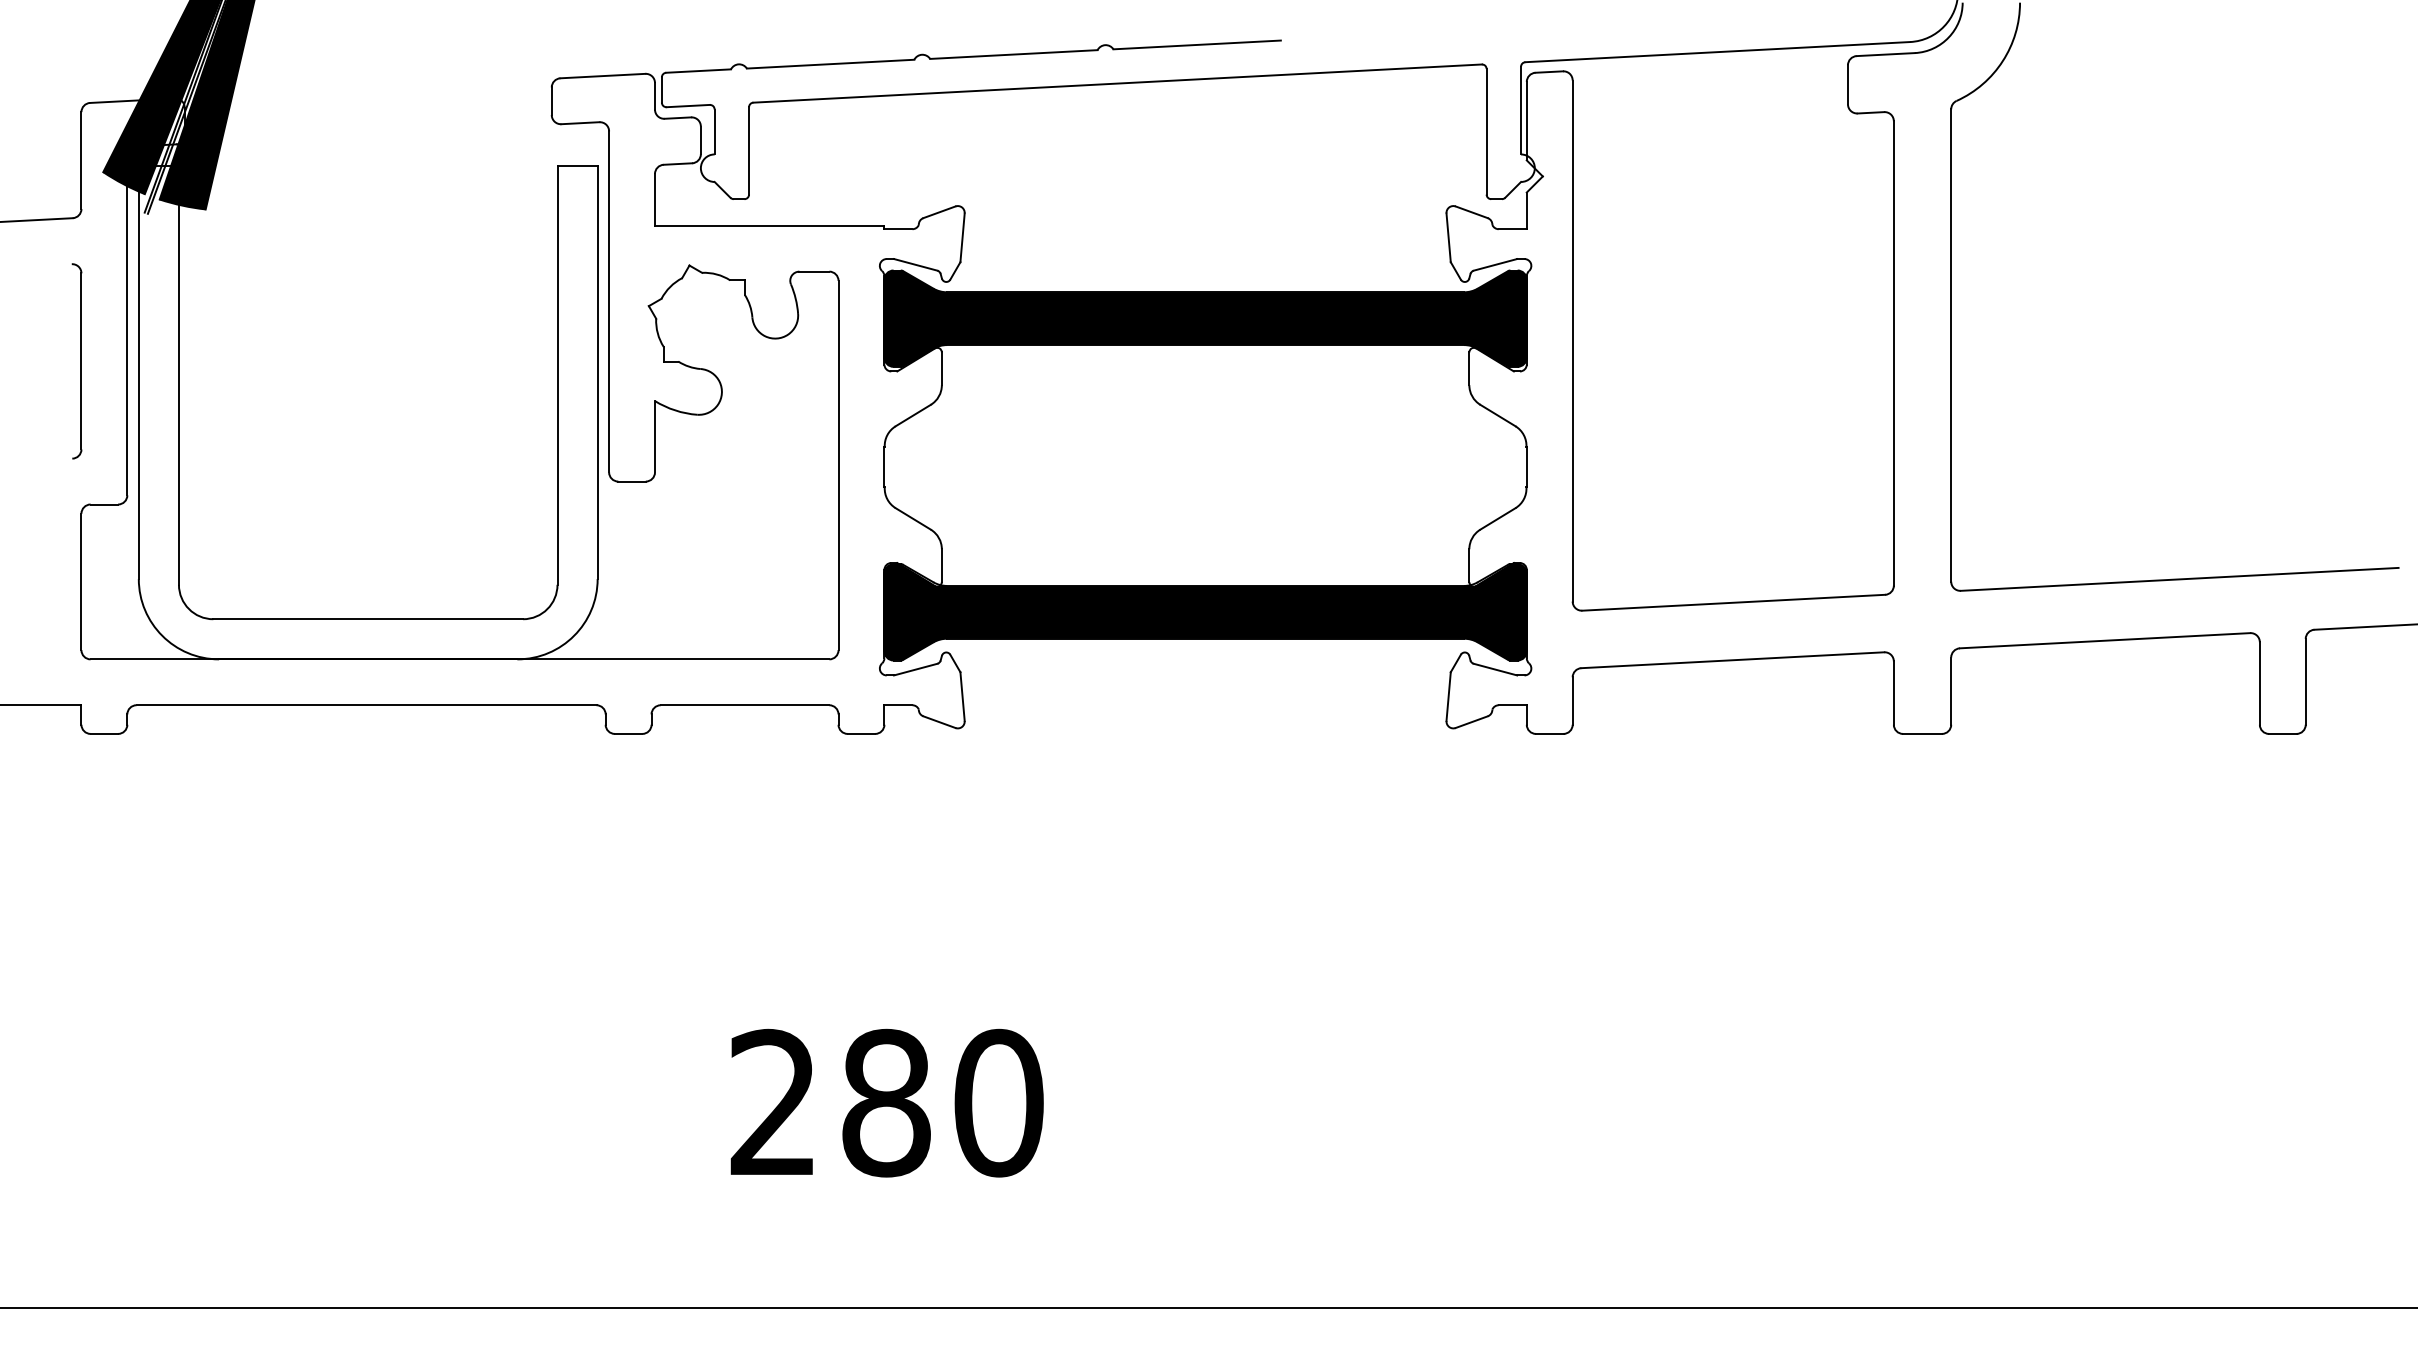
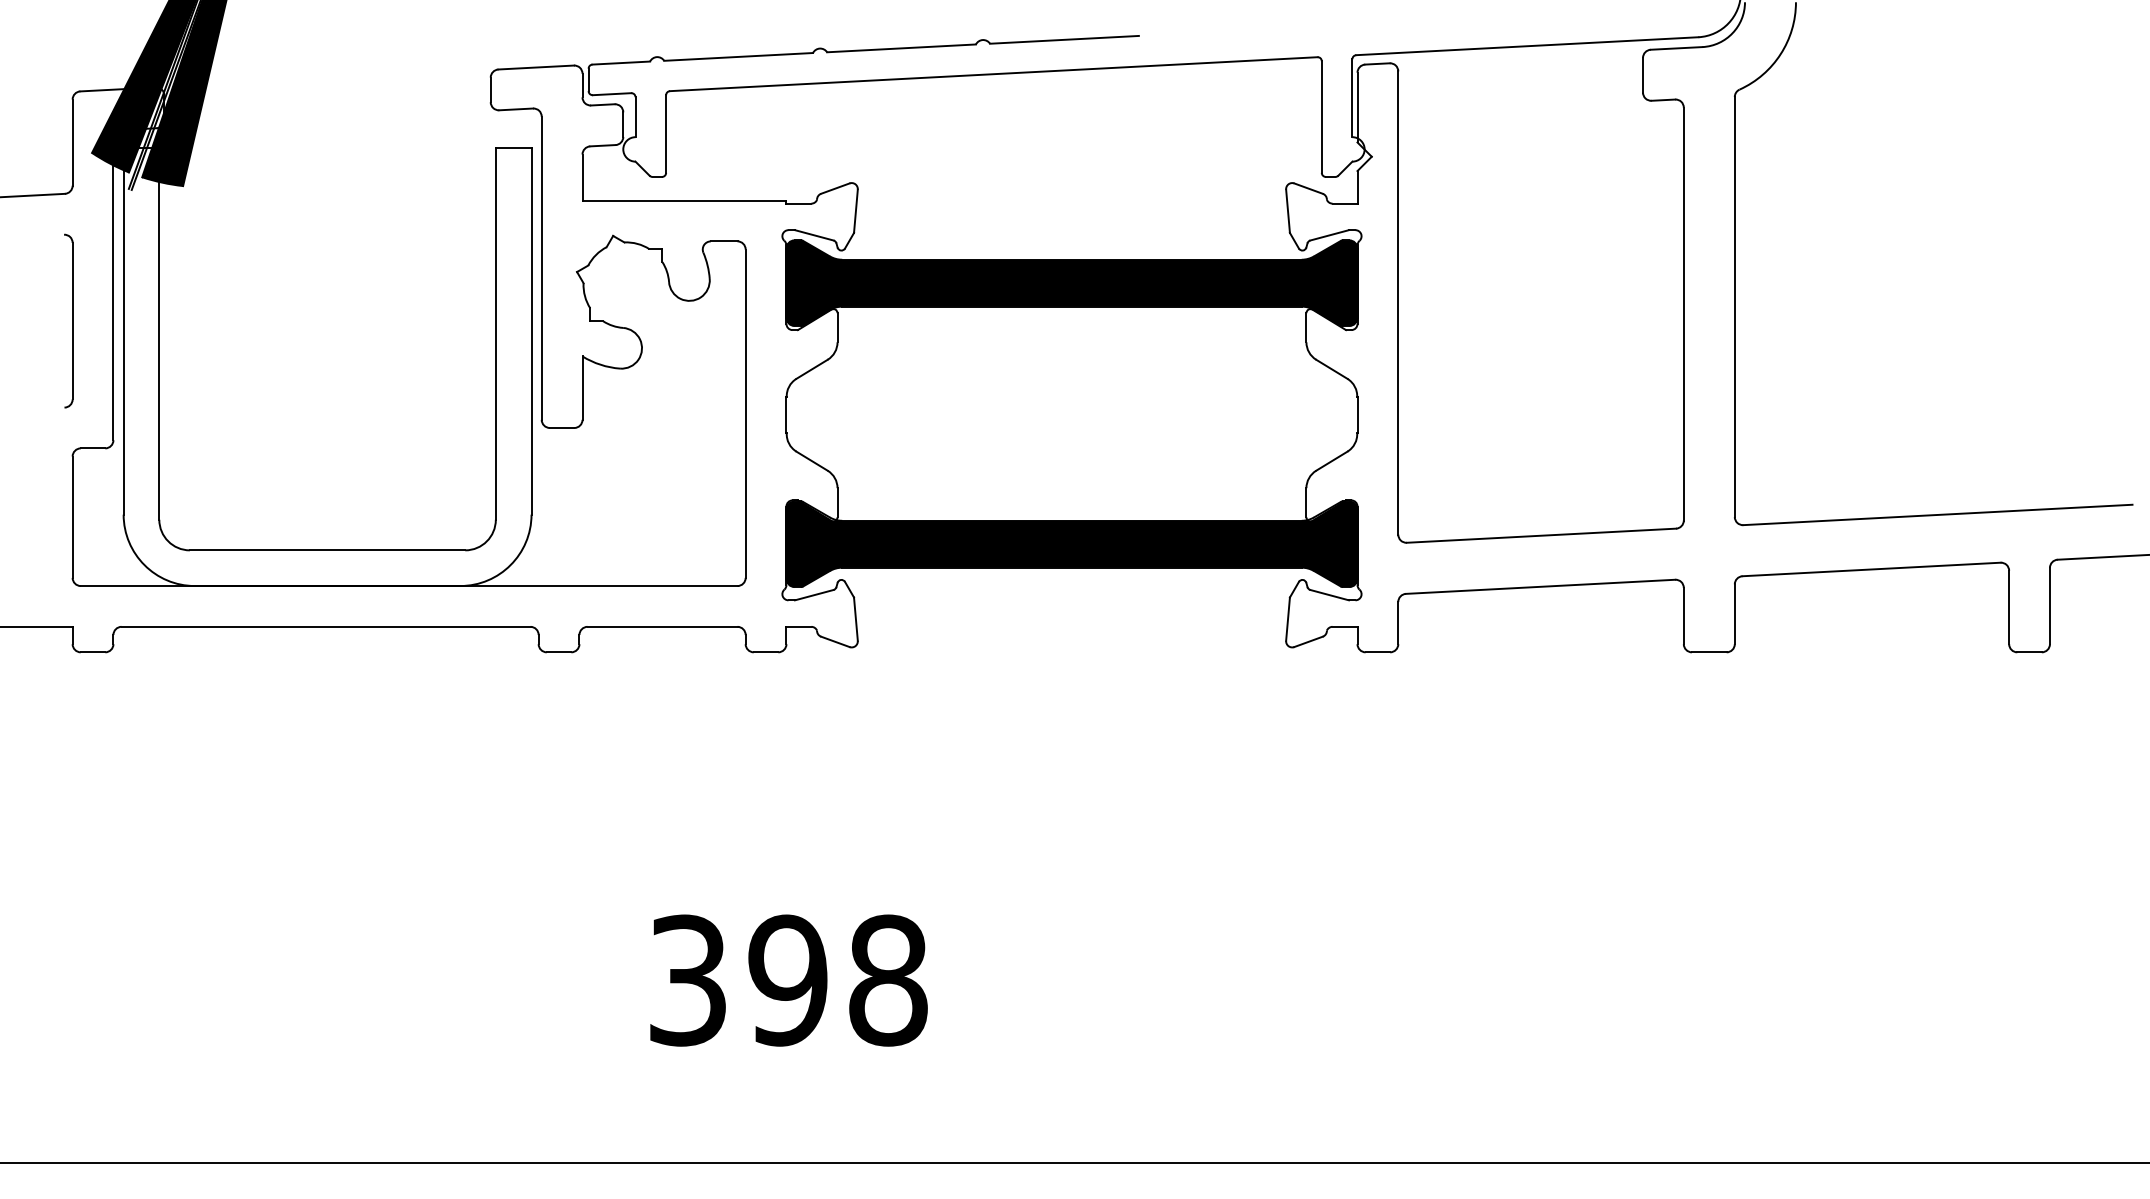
text: (887, 1103) -> (789, 980), 280 -> 398

